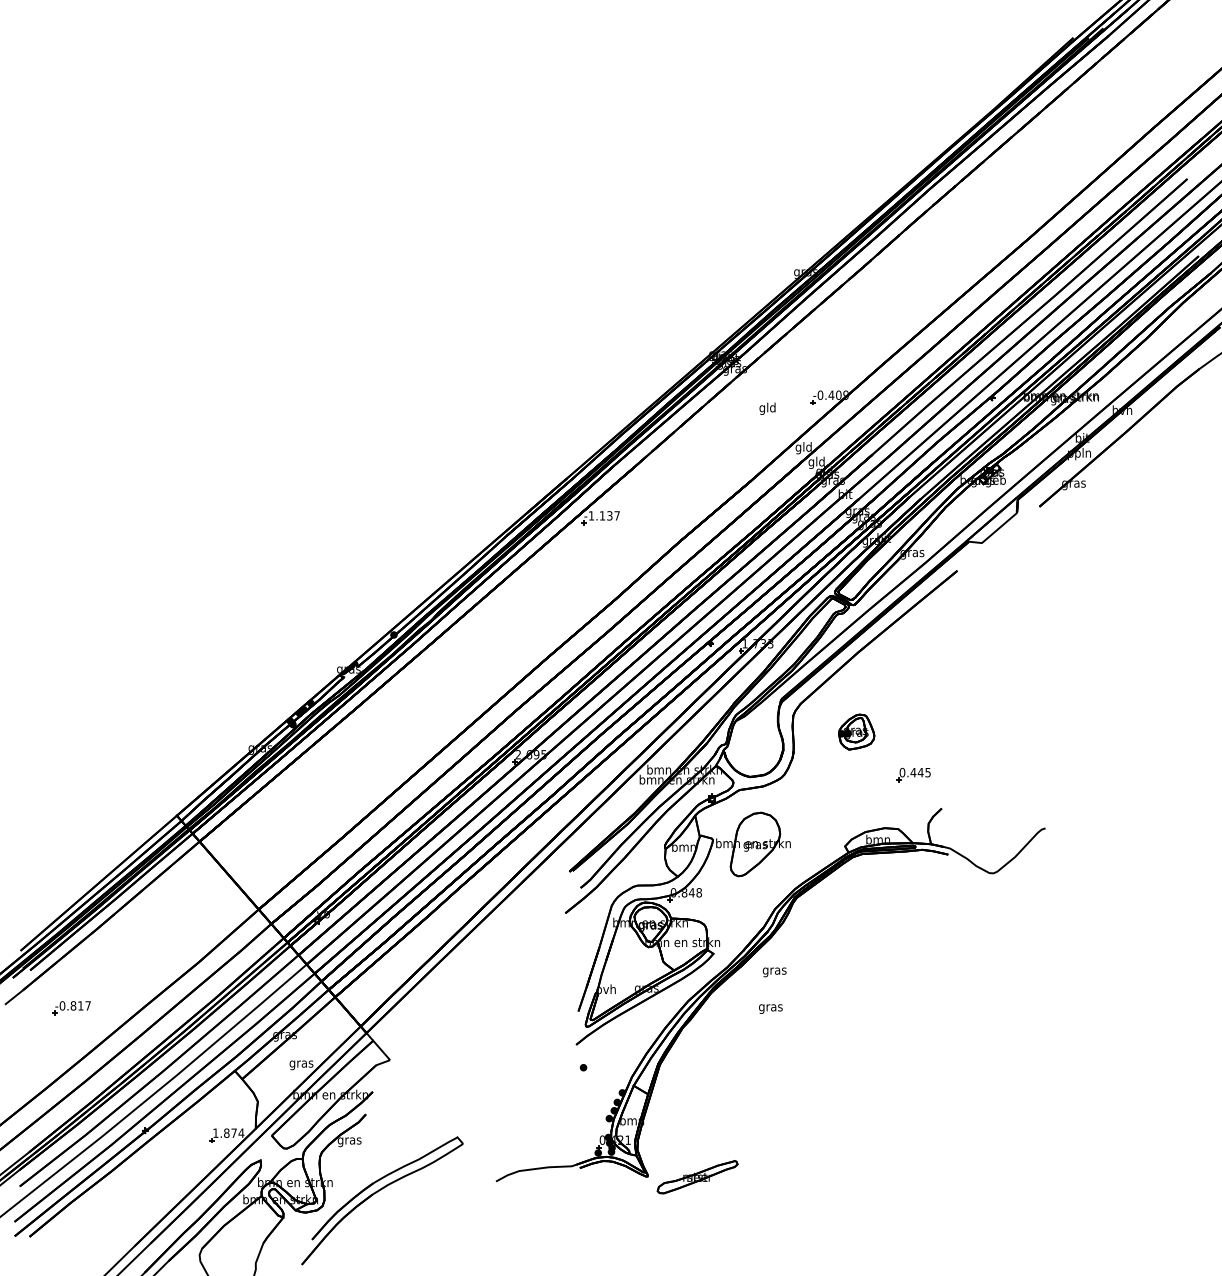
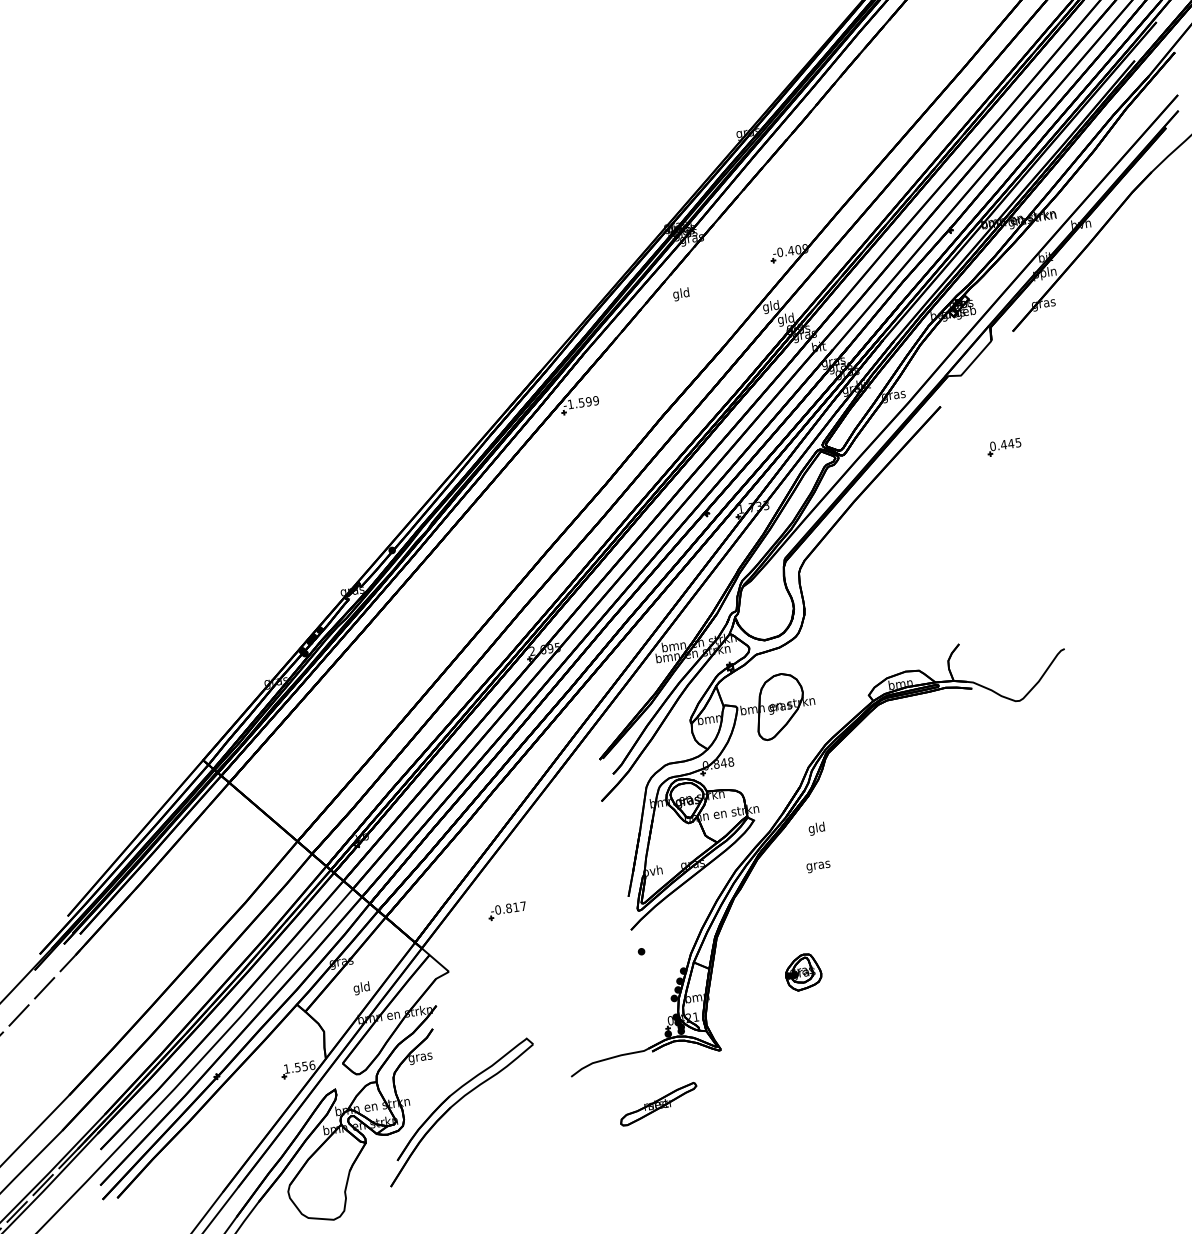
text: (767, 408) -> (681, 294), moved
text: (609, 515) -> (588, 401), -1.137 -> -1.599
part: (856, 731) -> (803, 971), moved
part: (913, 774) -> (1004, 446), moved
text: (774, 971) -> (816, 829), gras -> gld
part: (71, 1008) -> (507, 911), moved
text: (301, 1064) -> (361, 988), gras -> gld
text: (234, 1132) -> (305, 1065), 1.874 -> 1.556
part: (697, 1177) -> (658, 1104), moved

